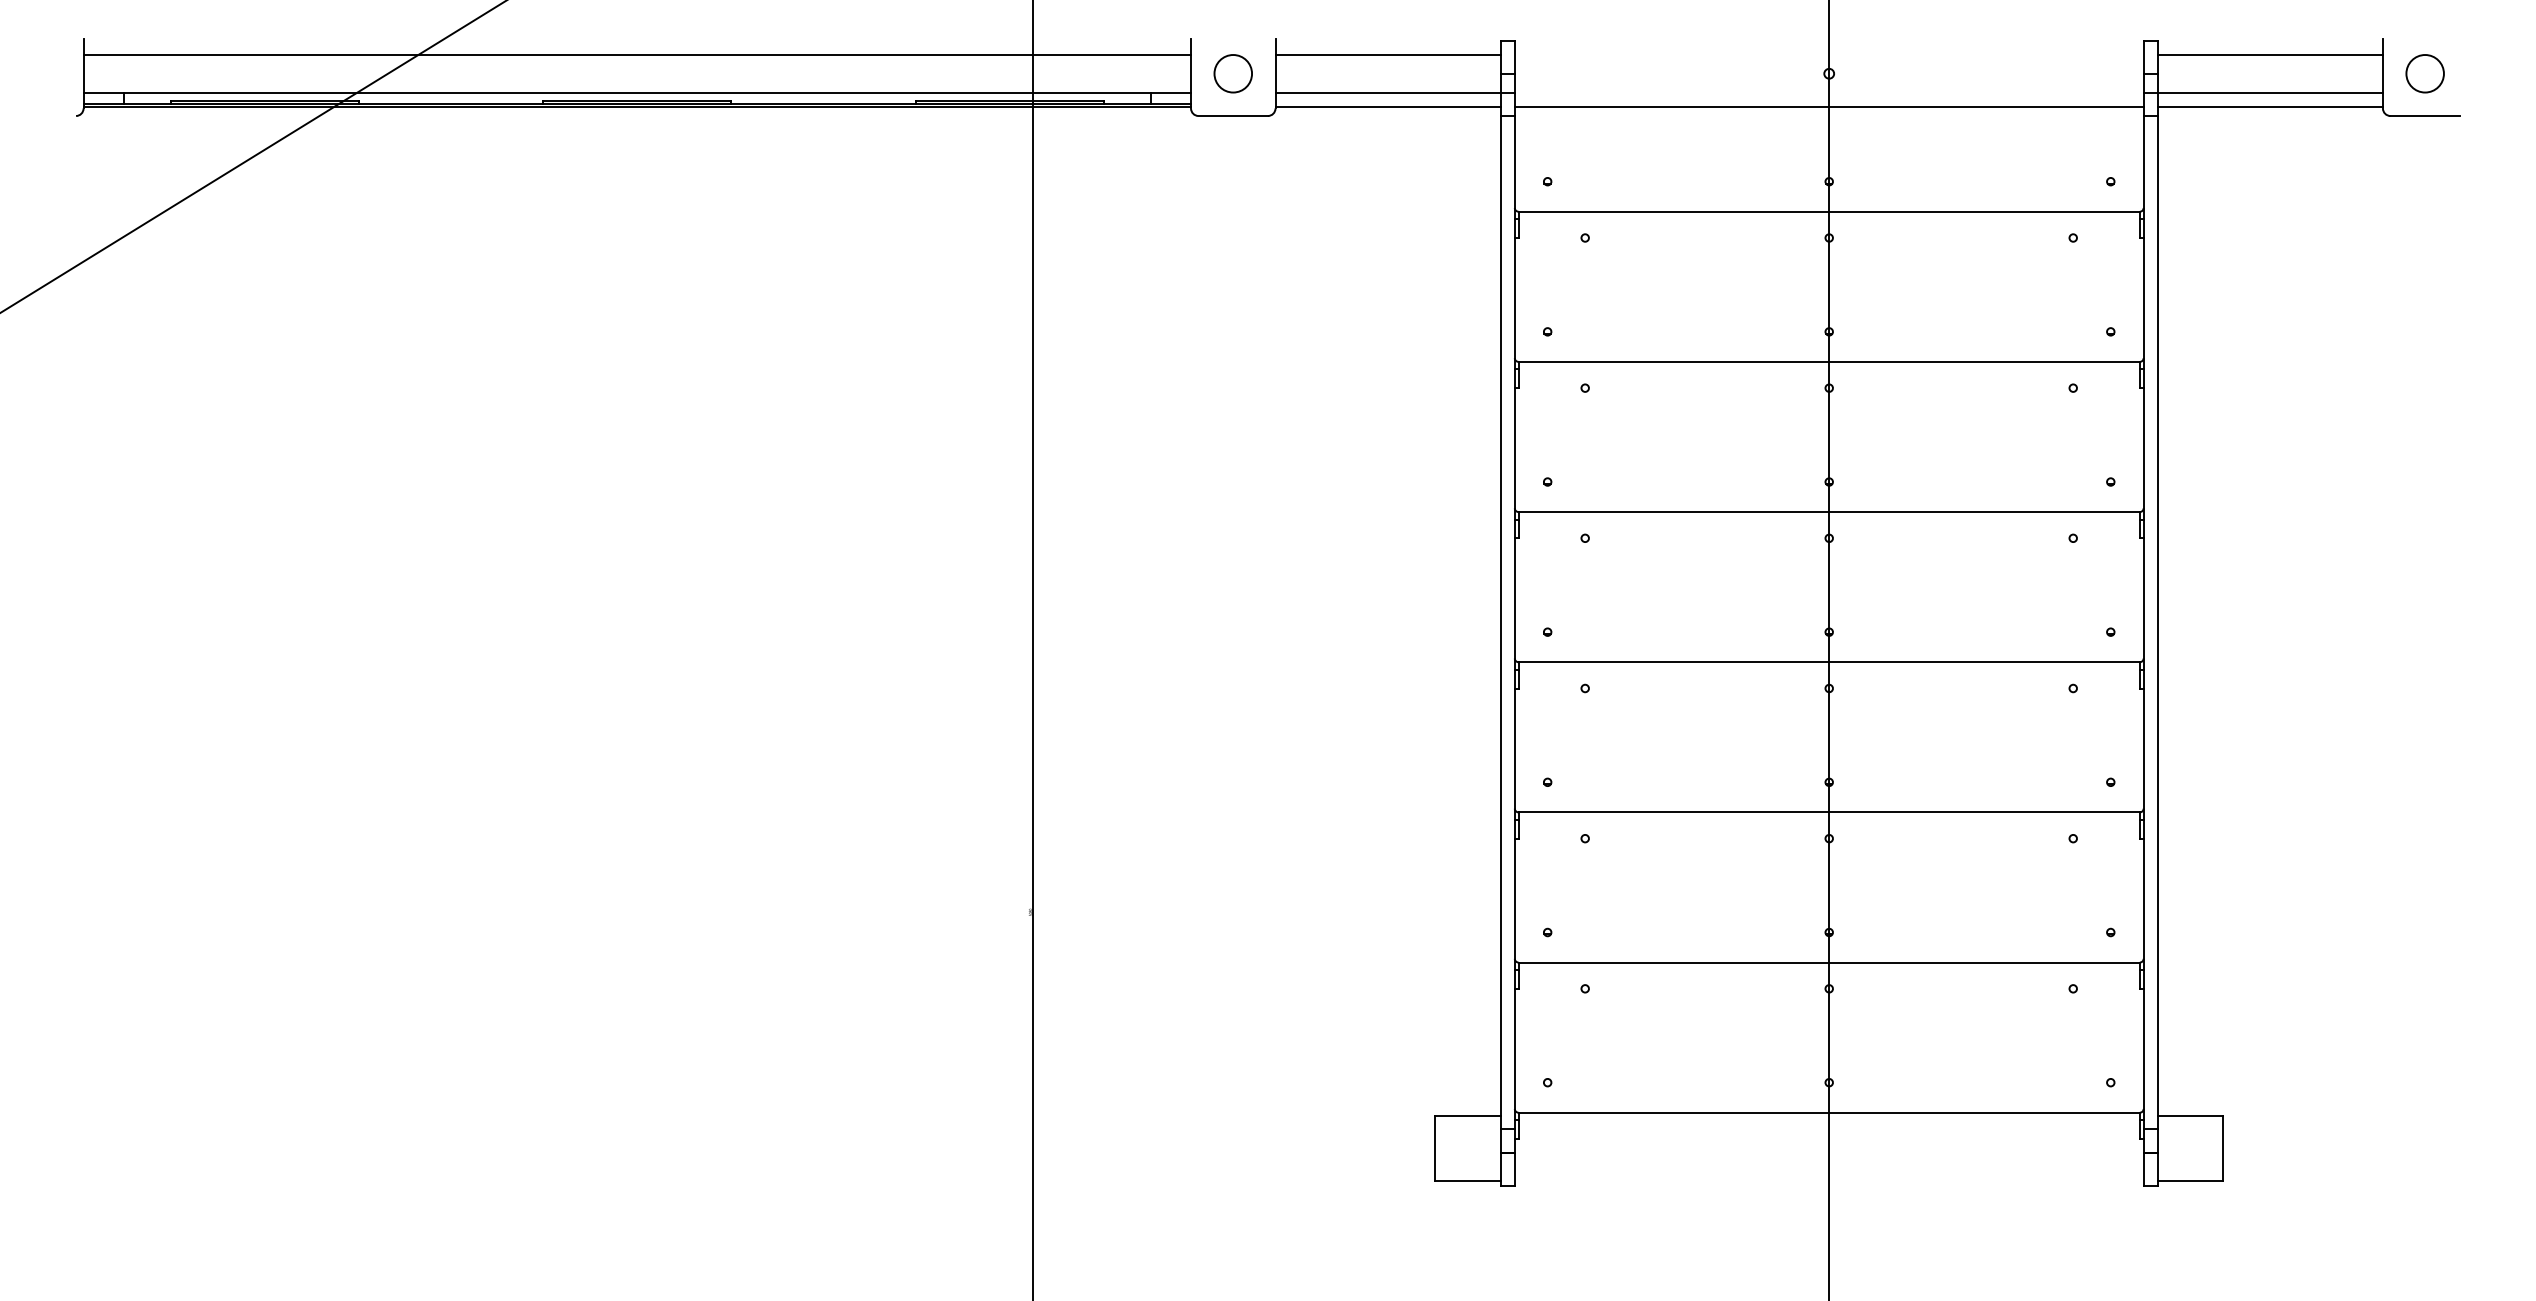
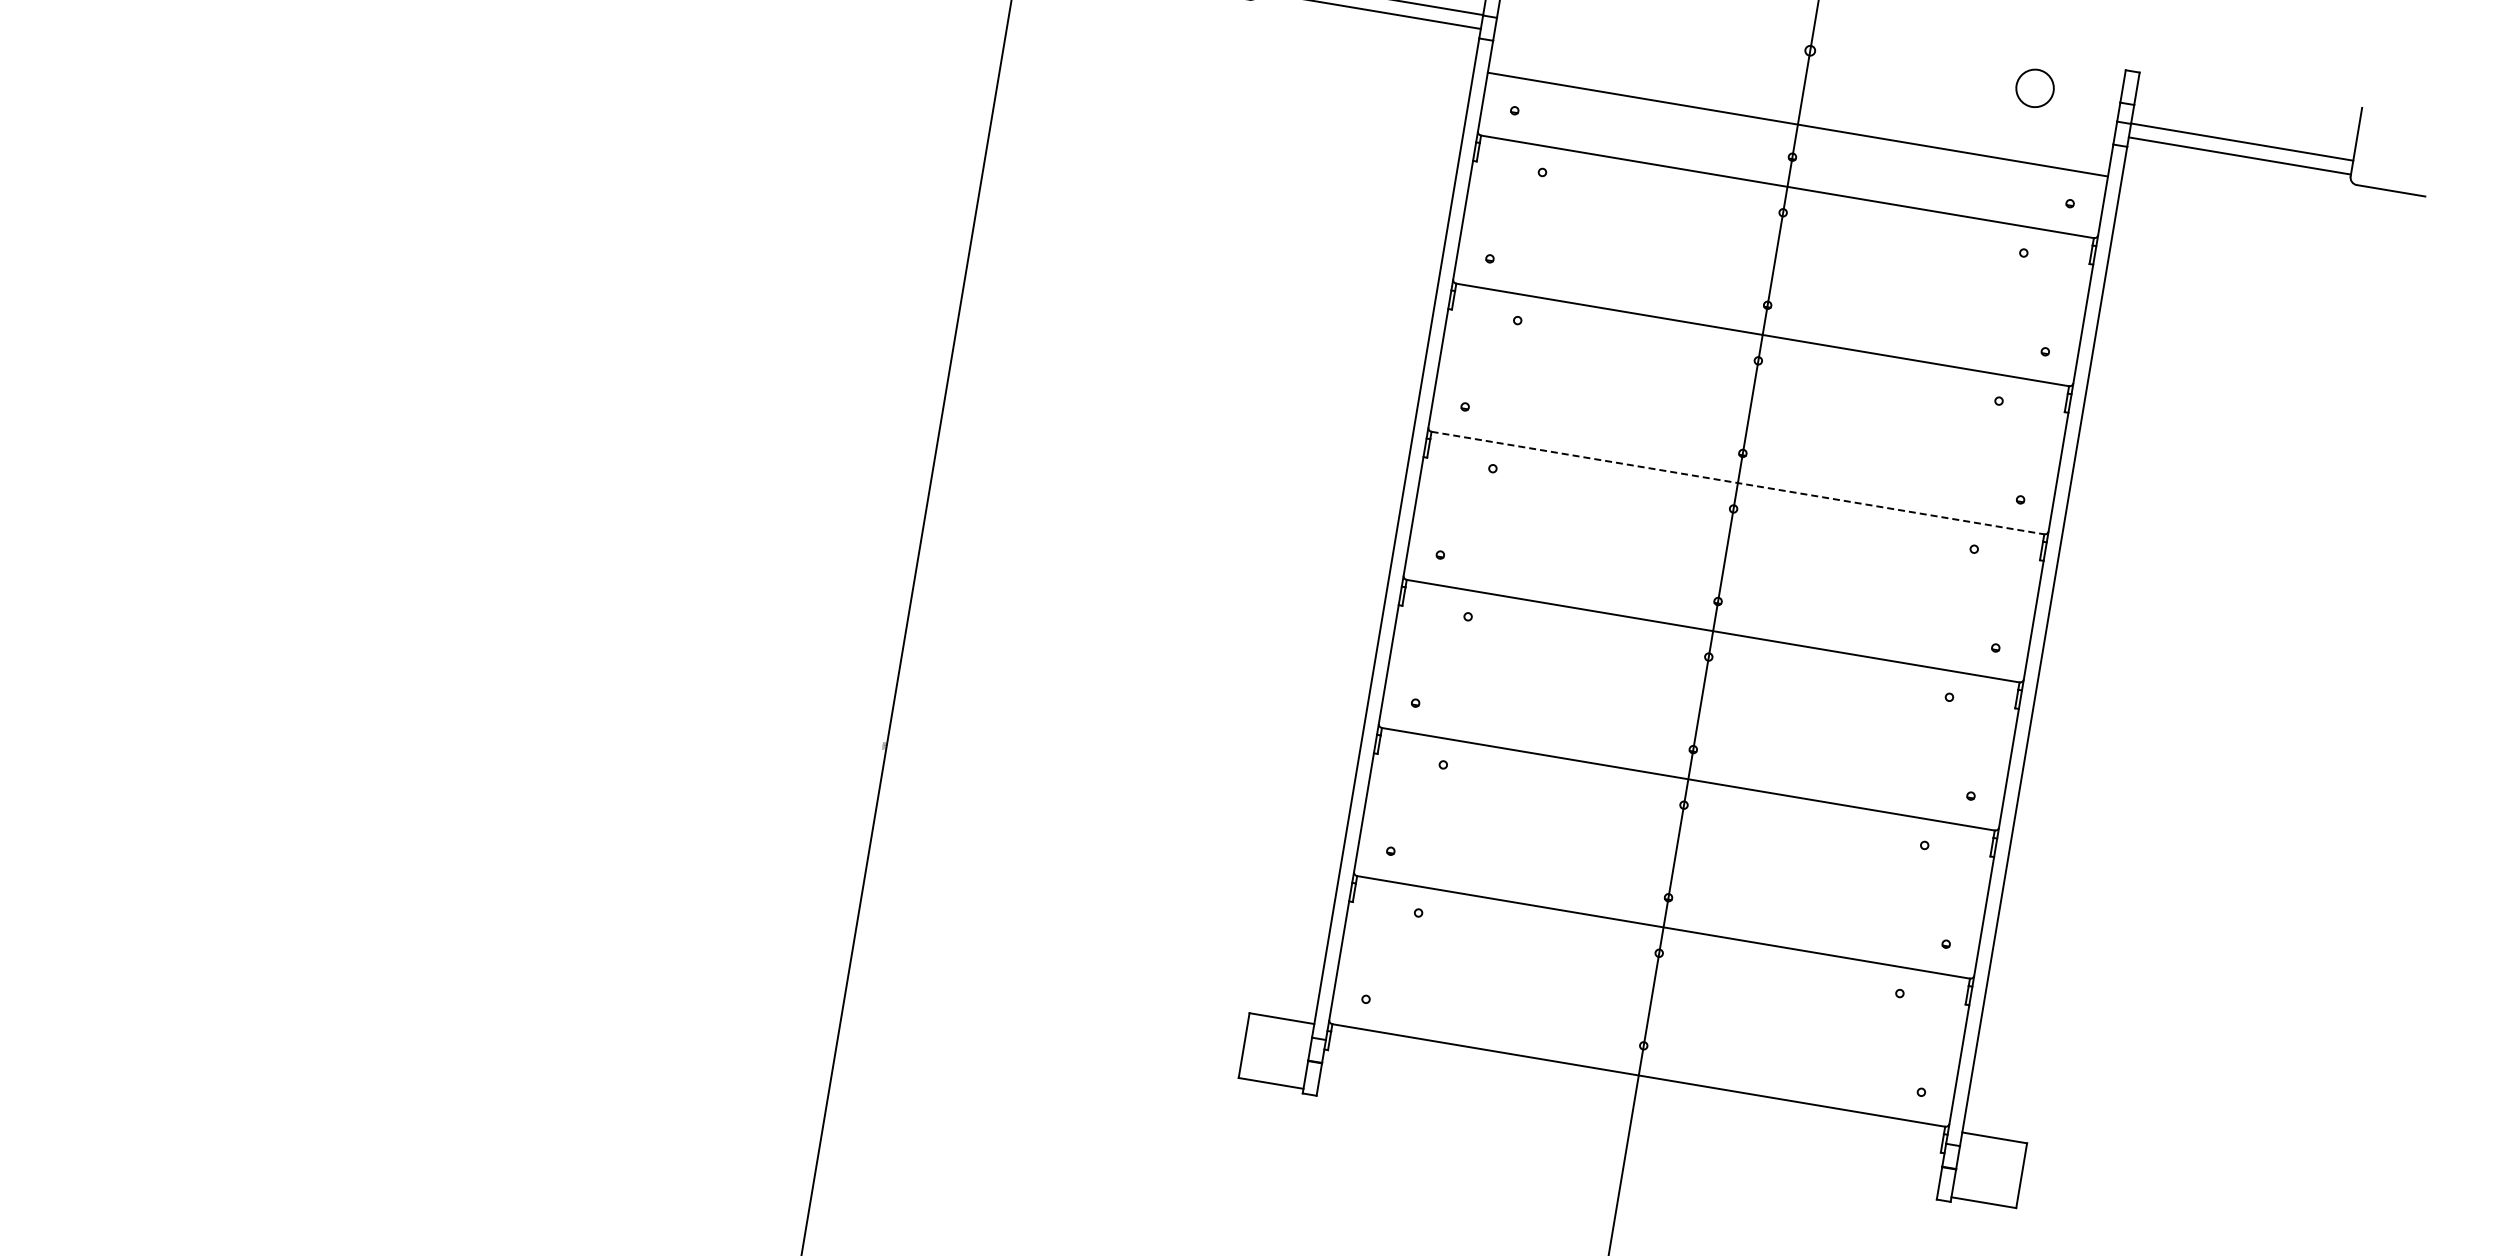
line: (2269, 55) -> (2247, 105), removed
circle: (2424, 73) -> (2034, 88), moved
line: (1828, 106) -> (1797, 124), moved
line: (1829, 512) -> (1738, 483), solid -> dashed

